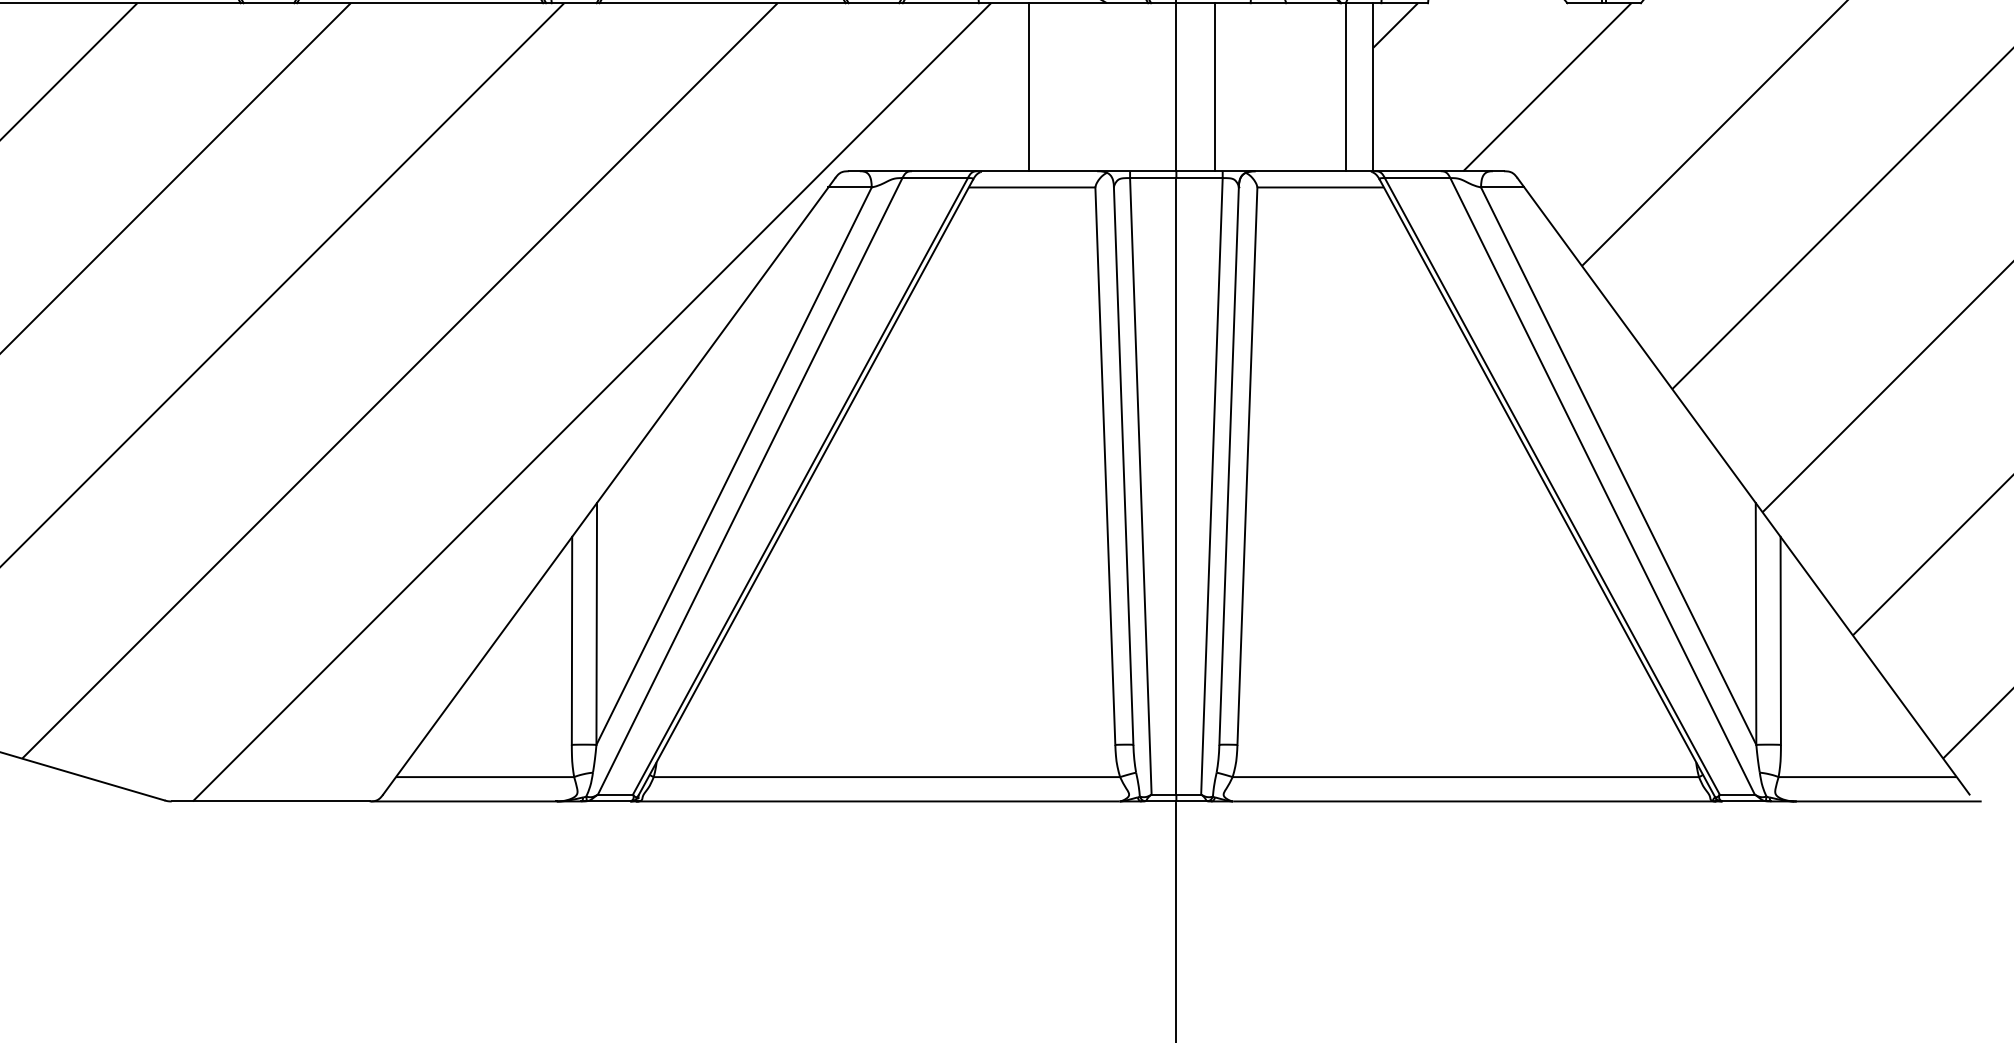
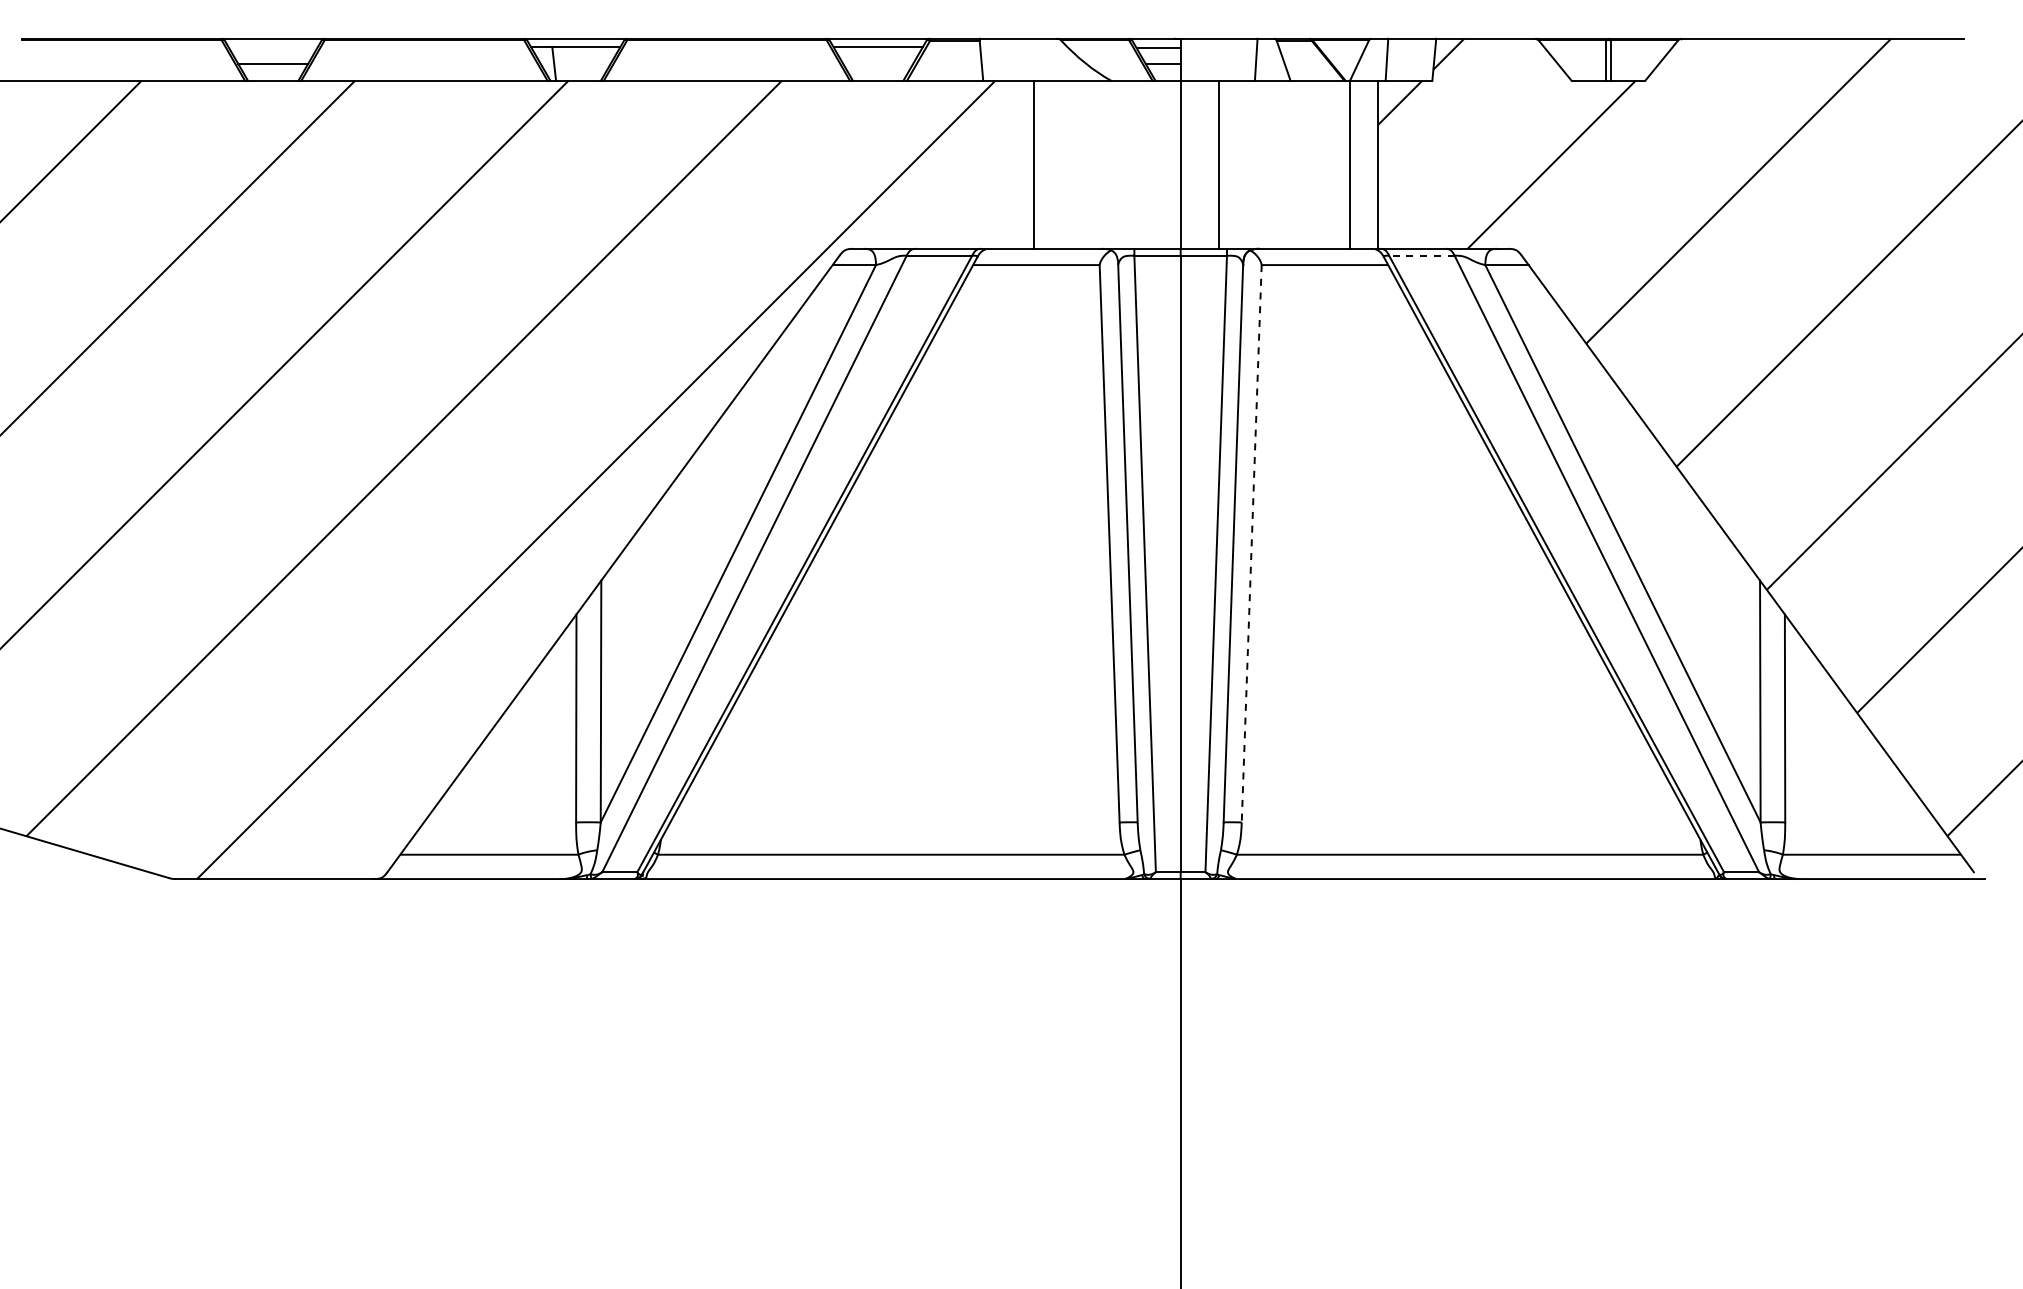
line: (1417, 177) -> (1421, 255), solid -> dashed
line: (1247, 465) -> (1251, 543), solid -> dashed

